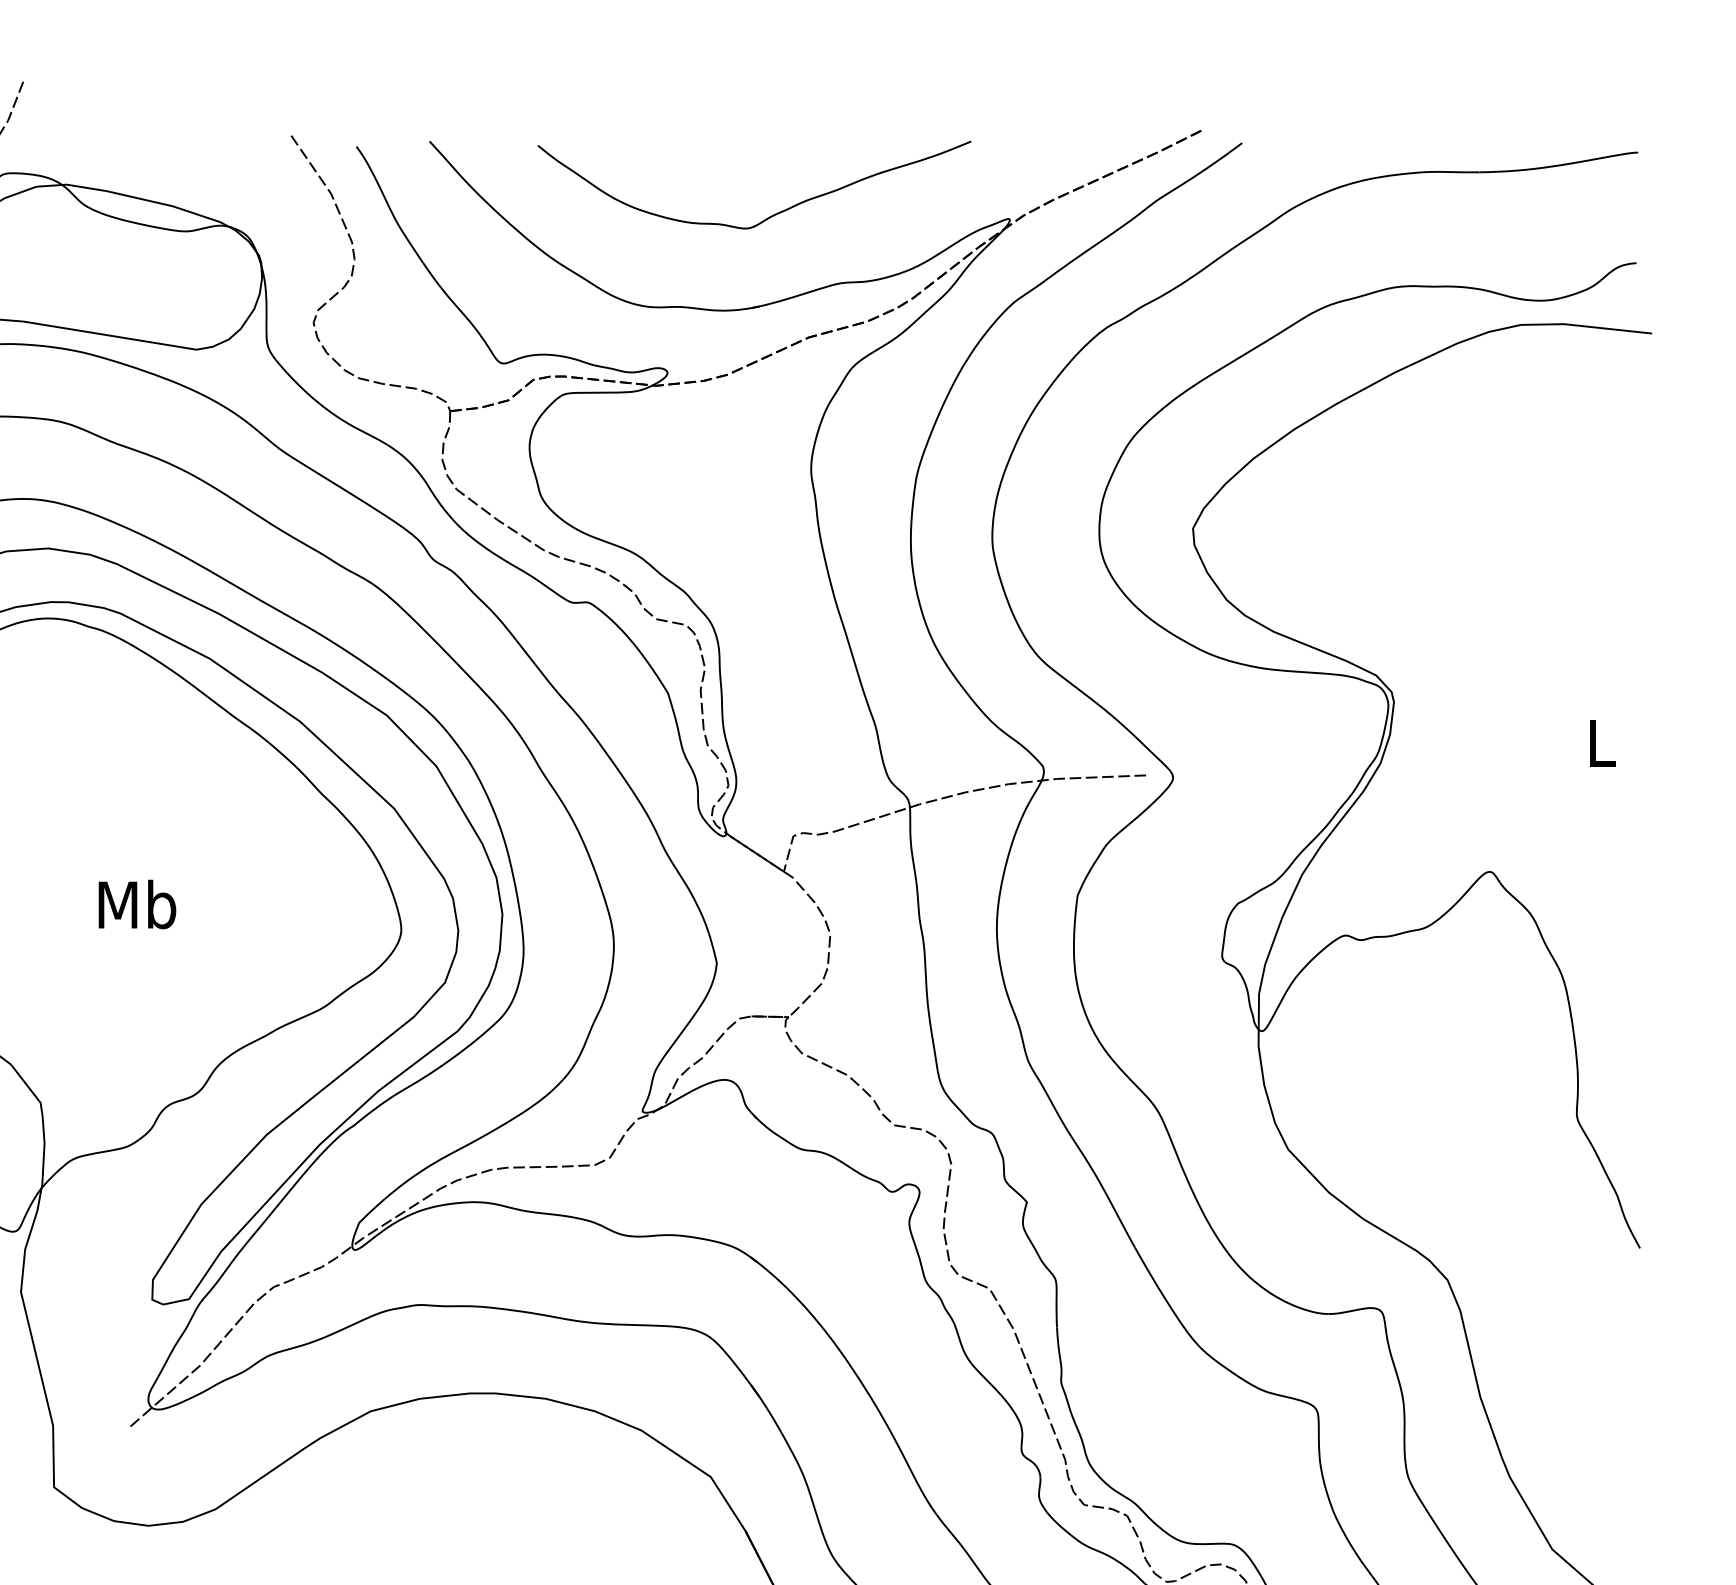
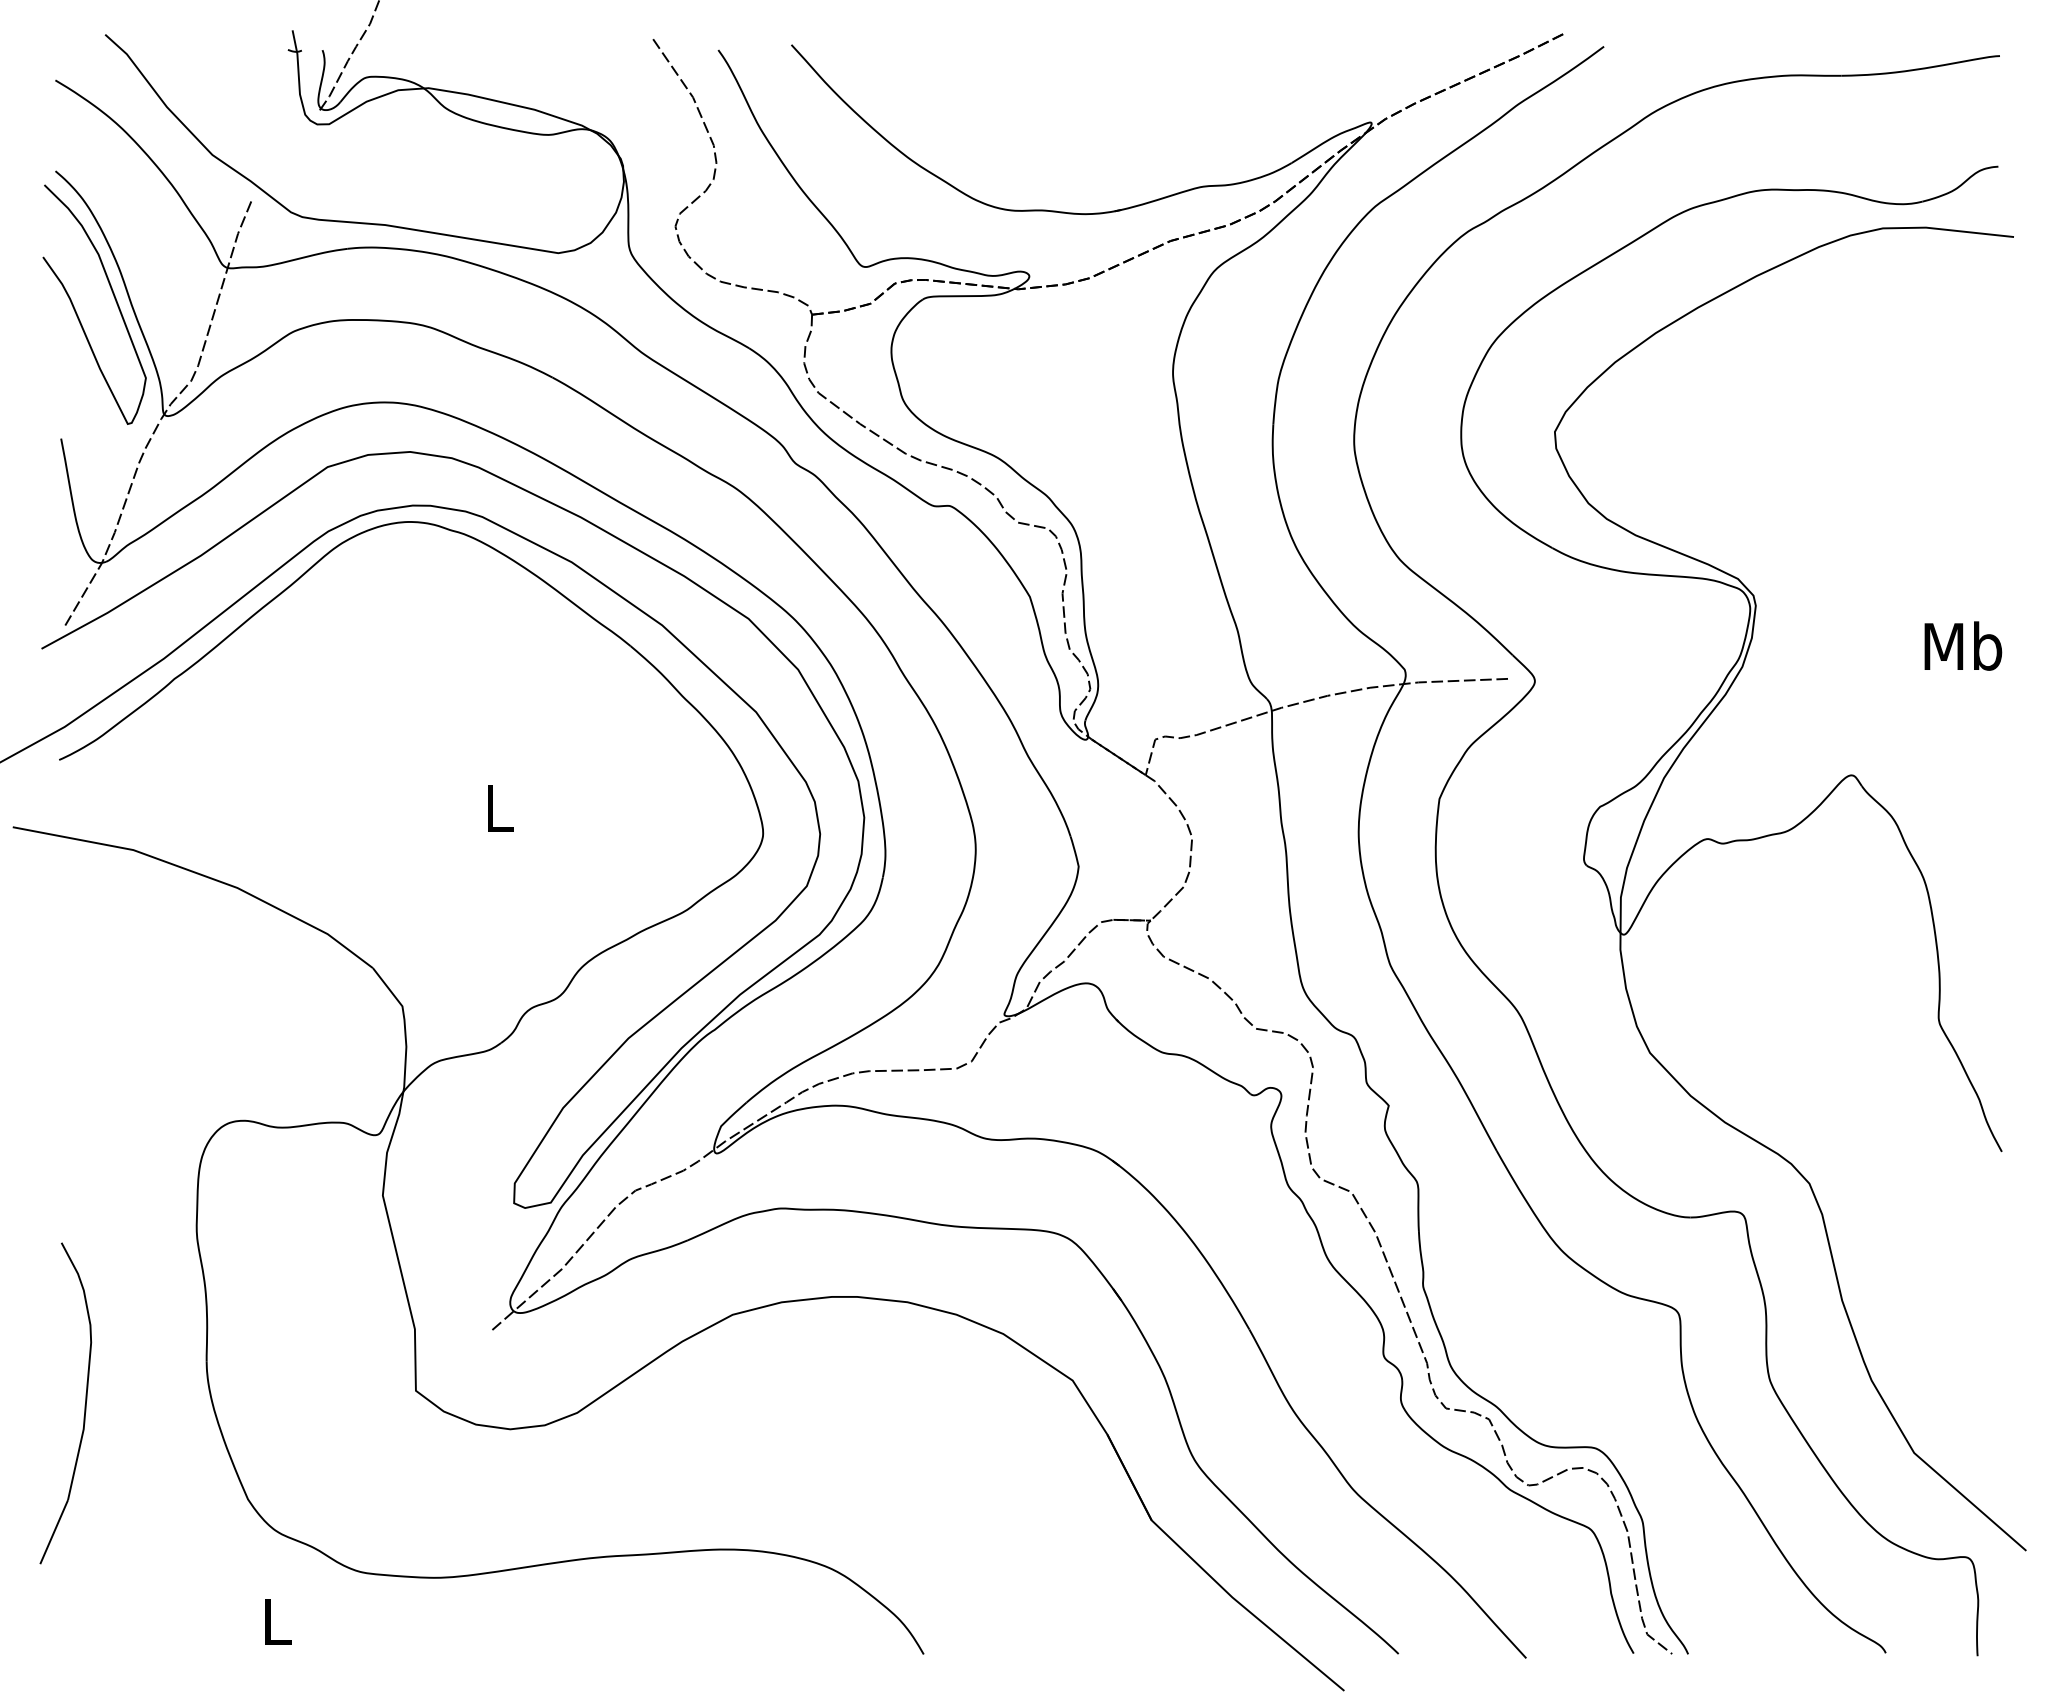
part: (770, 216) -> (1132, 119), removed
text: (1601, 742) -> (1963, 645), L -> Mb
text: (137, 904) -> (499, 807), Mb -> L

